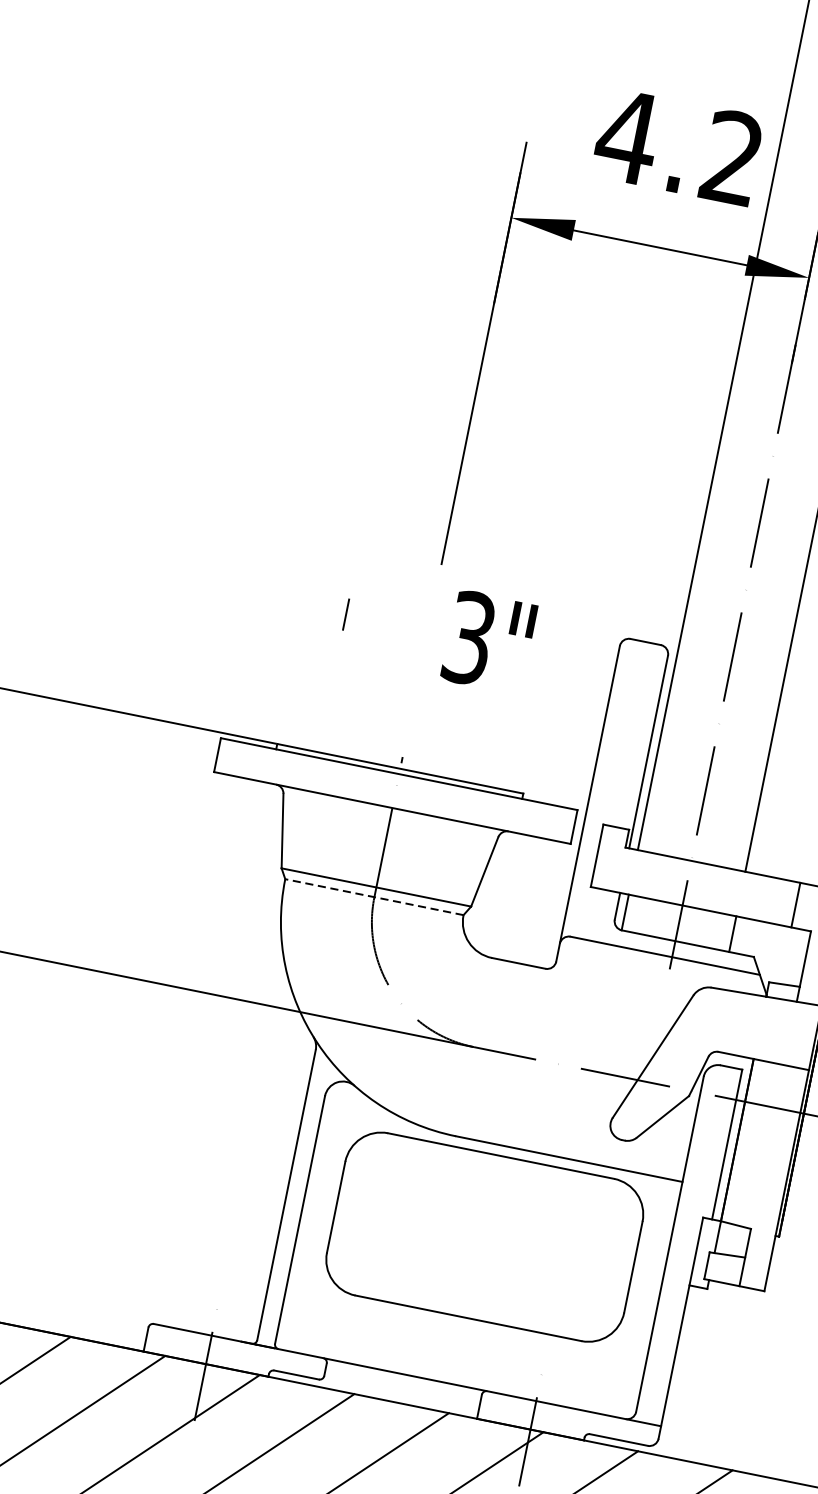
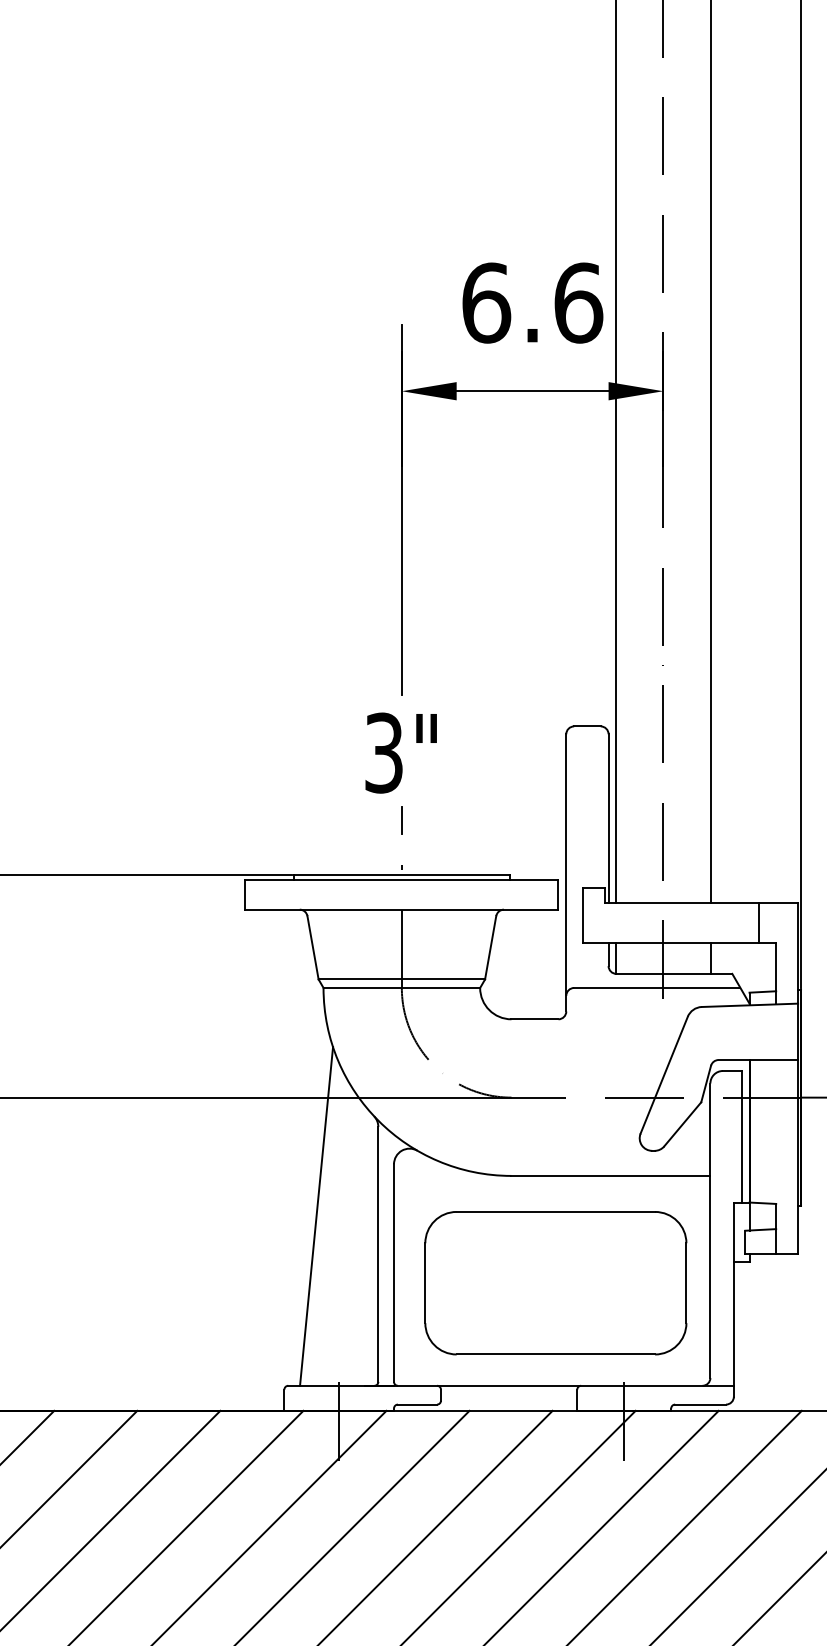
text: (679, 146) -> (531, 302), 4.2 -> 6.6
line: (345, 614) -> (401, 820), moved
text: (488, 641) -> (400, 752), moved
line: (374, 896) -> (401, 987), dashed -> solid
line: (224, 1137) -> (316, 1216), added
part: (484, 1237) -> (555, 1283), moved

